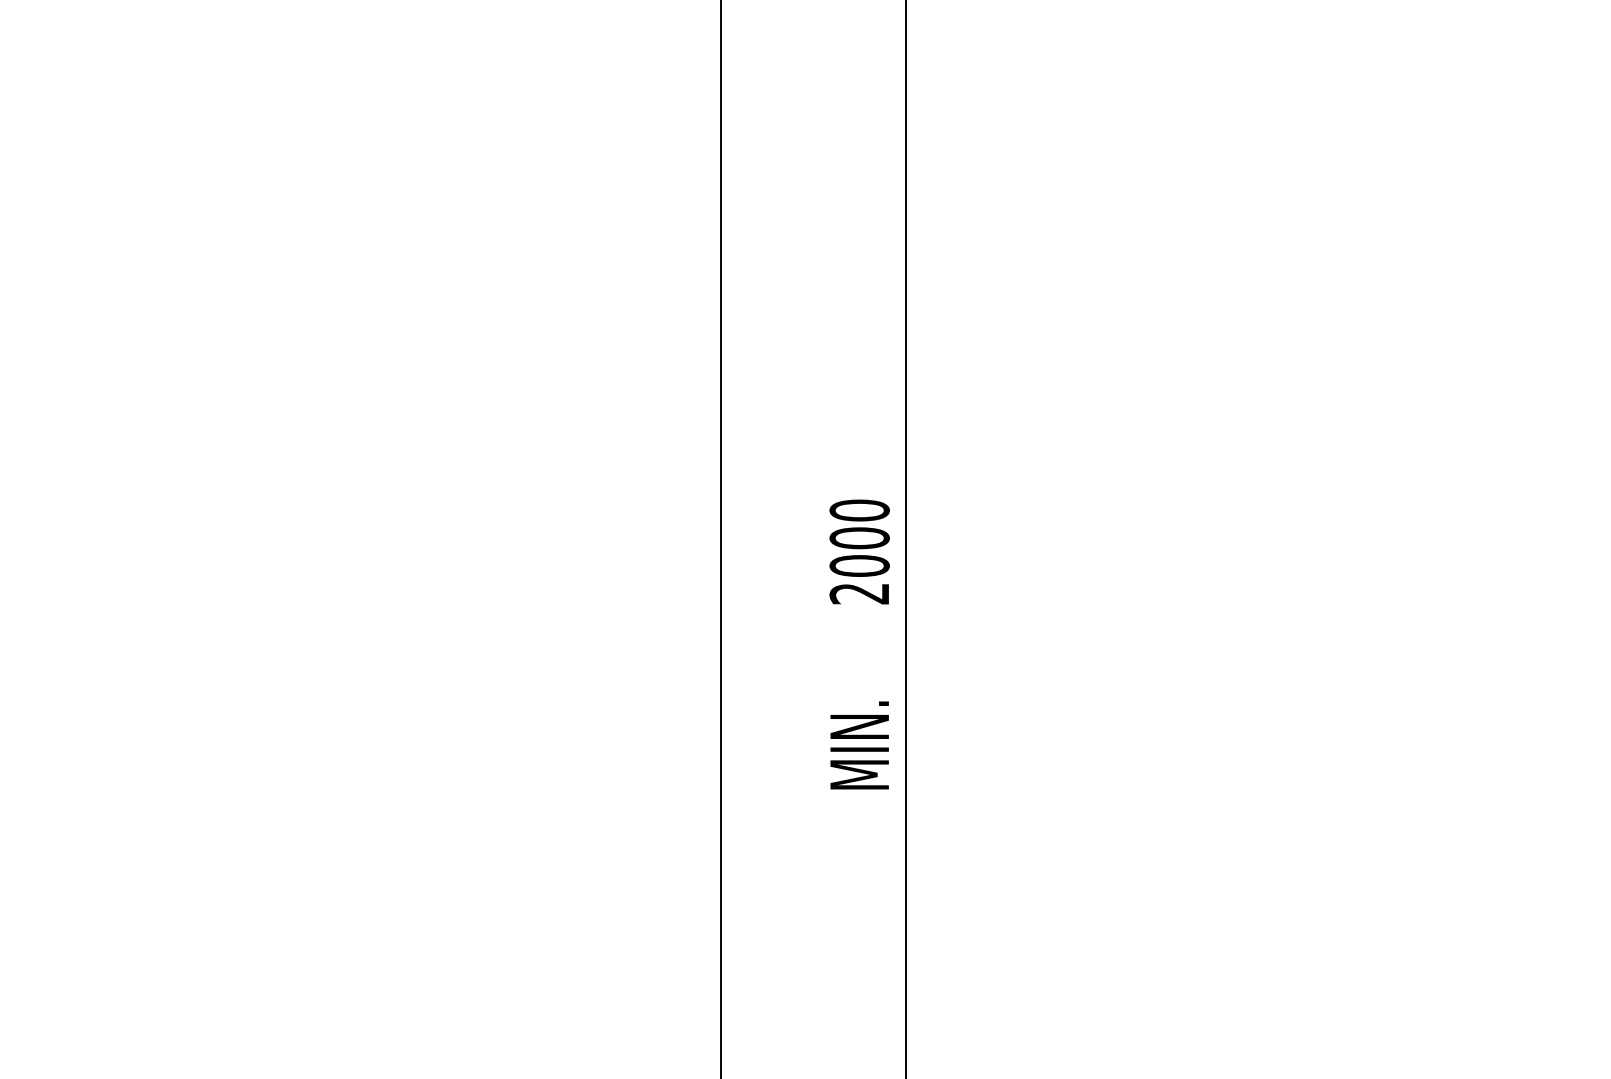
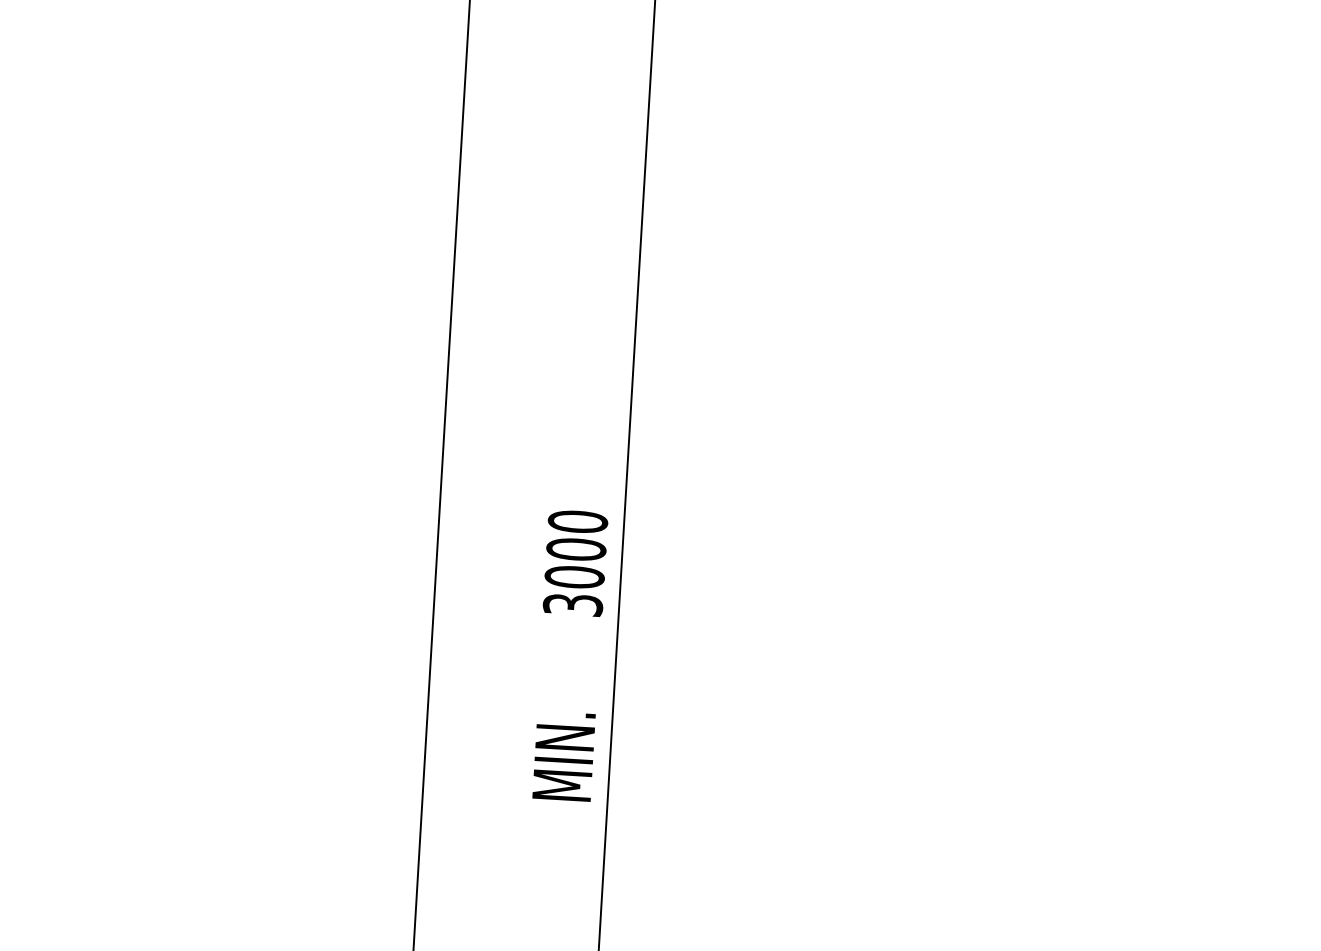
text: (859, 593) -> (572, 604), 2000 -> 3000

